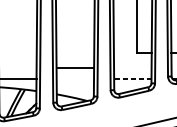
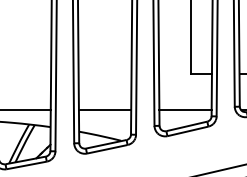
line: (74, 68) -> (104, 110), moved
line: (132, 79) -> (185, 110), dashed -> solid

